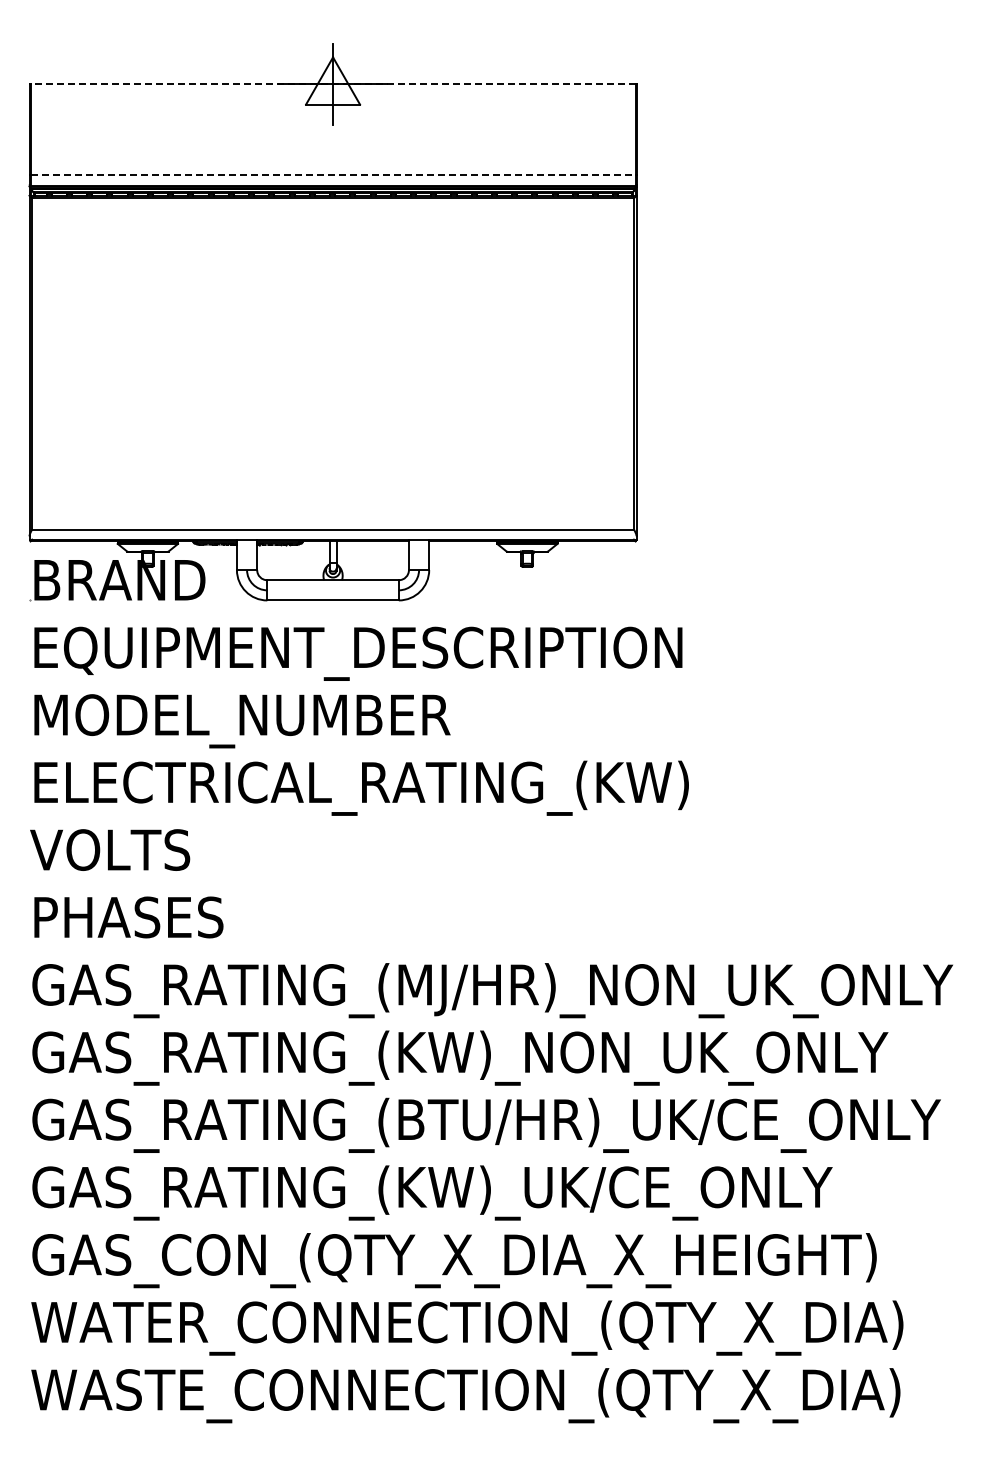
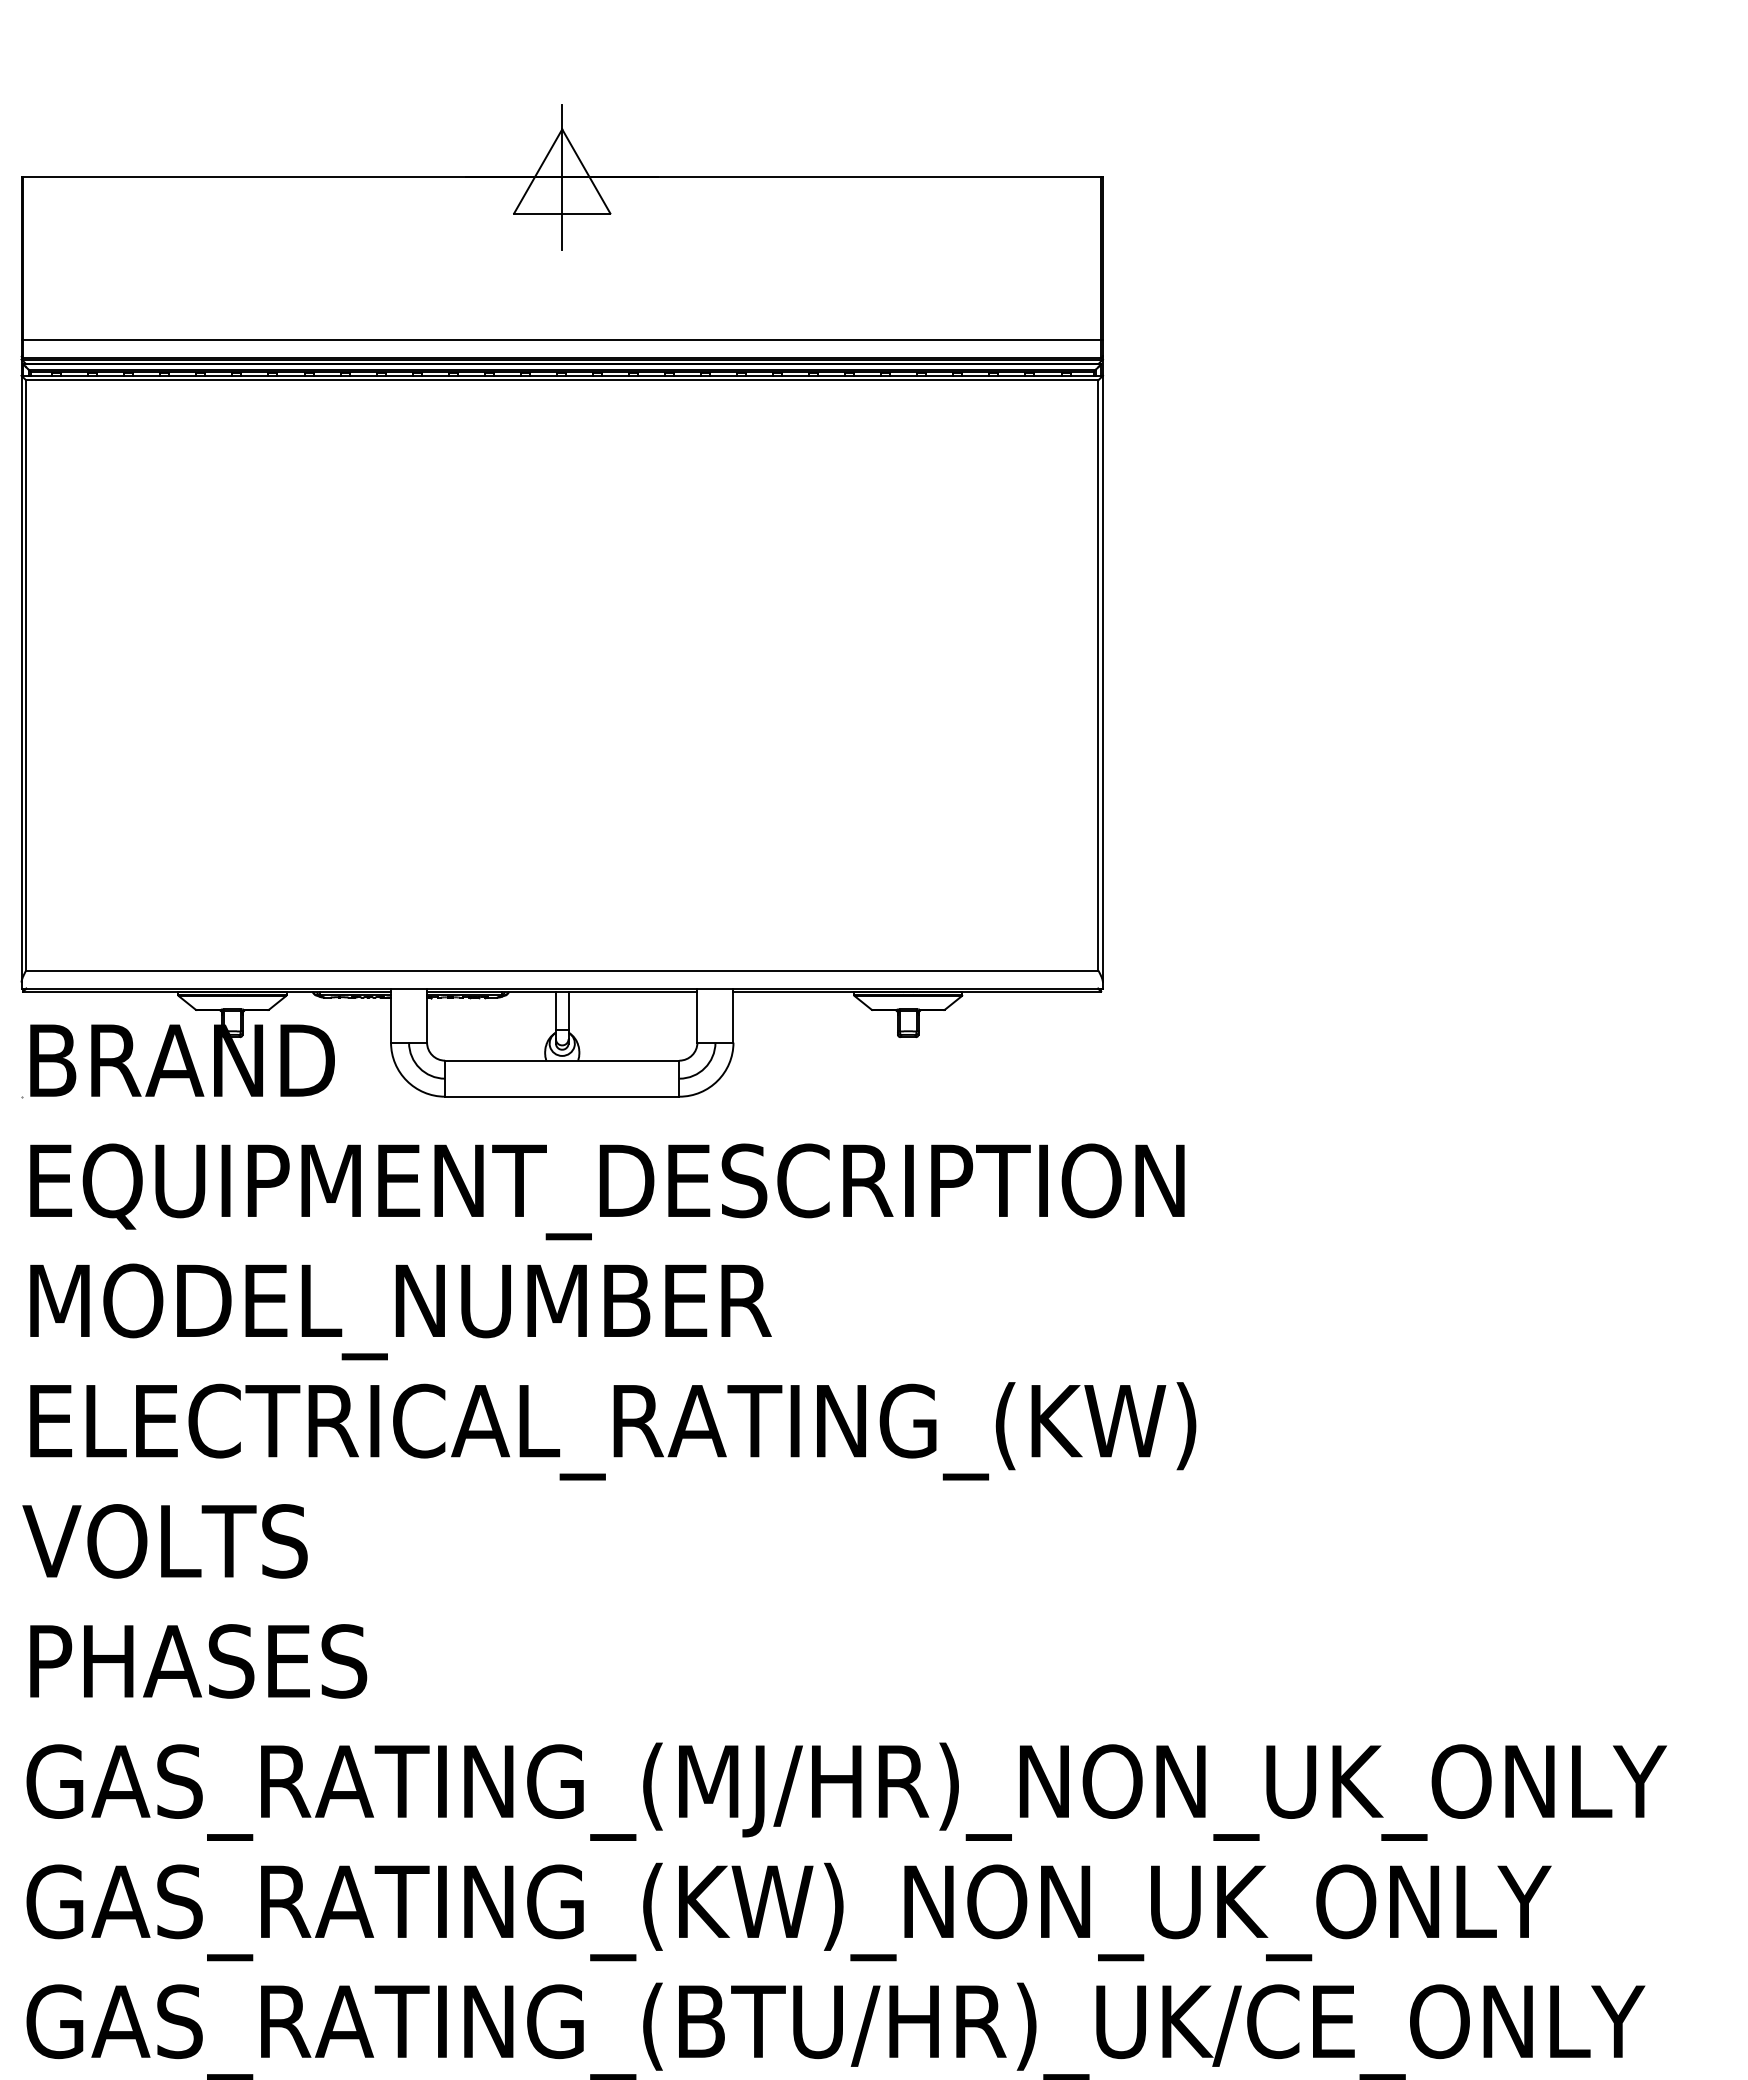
line: (333, 84) -> (563, 177), dashed -> solid
line: (333, 175) -> (563, 339), dashed -> solid

